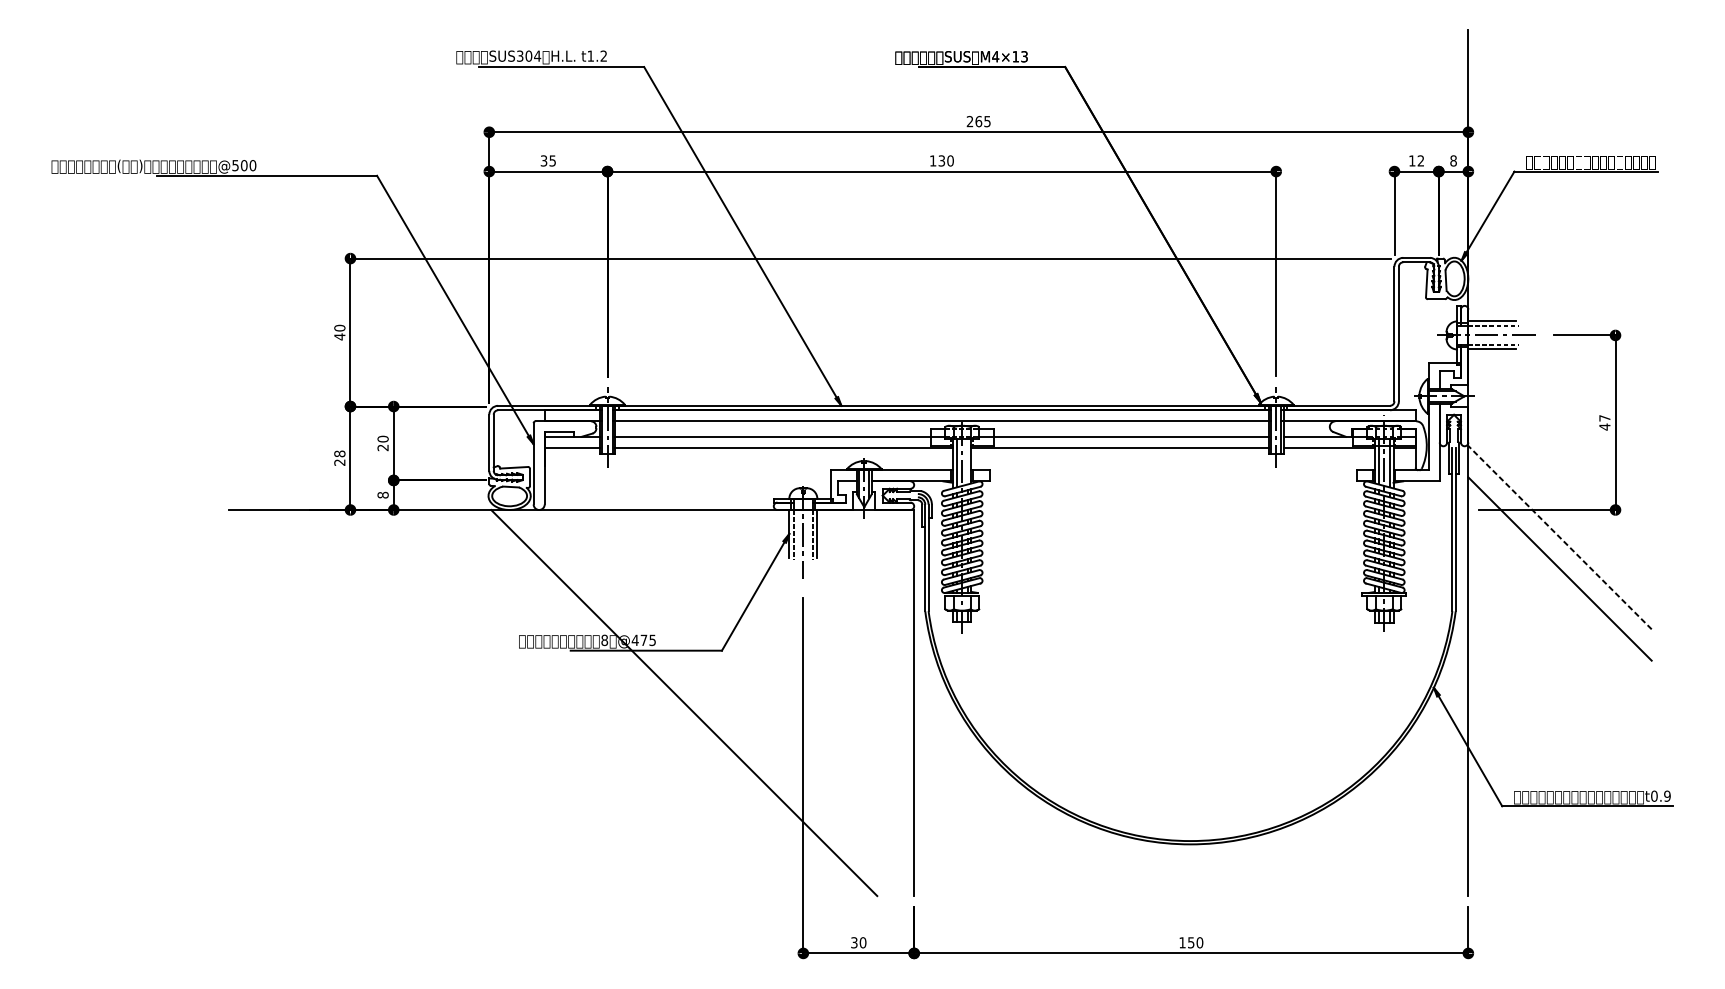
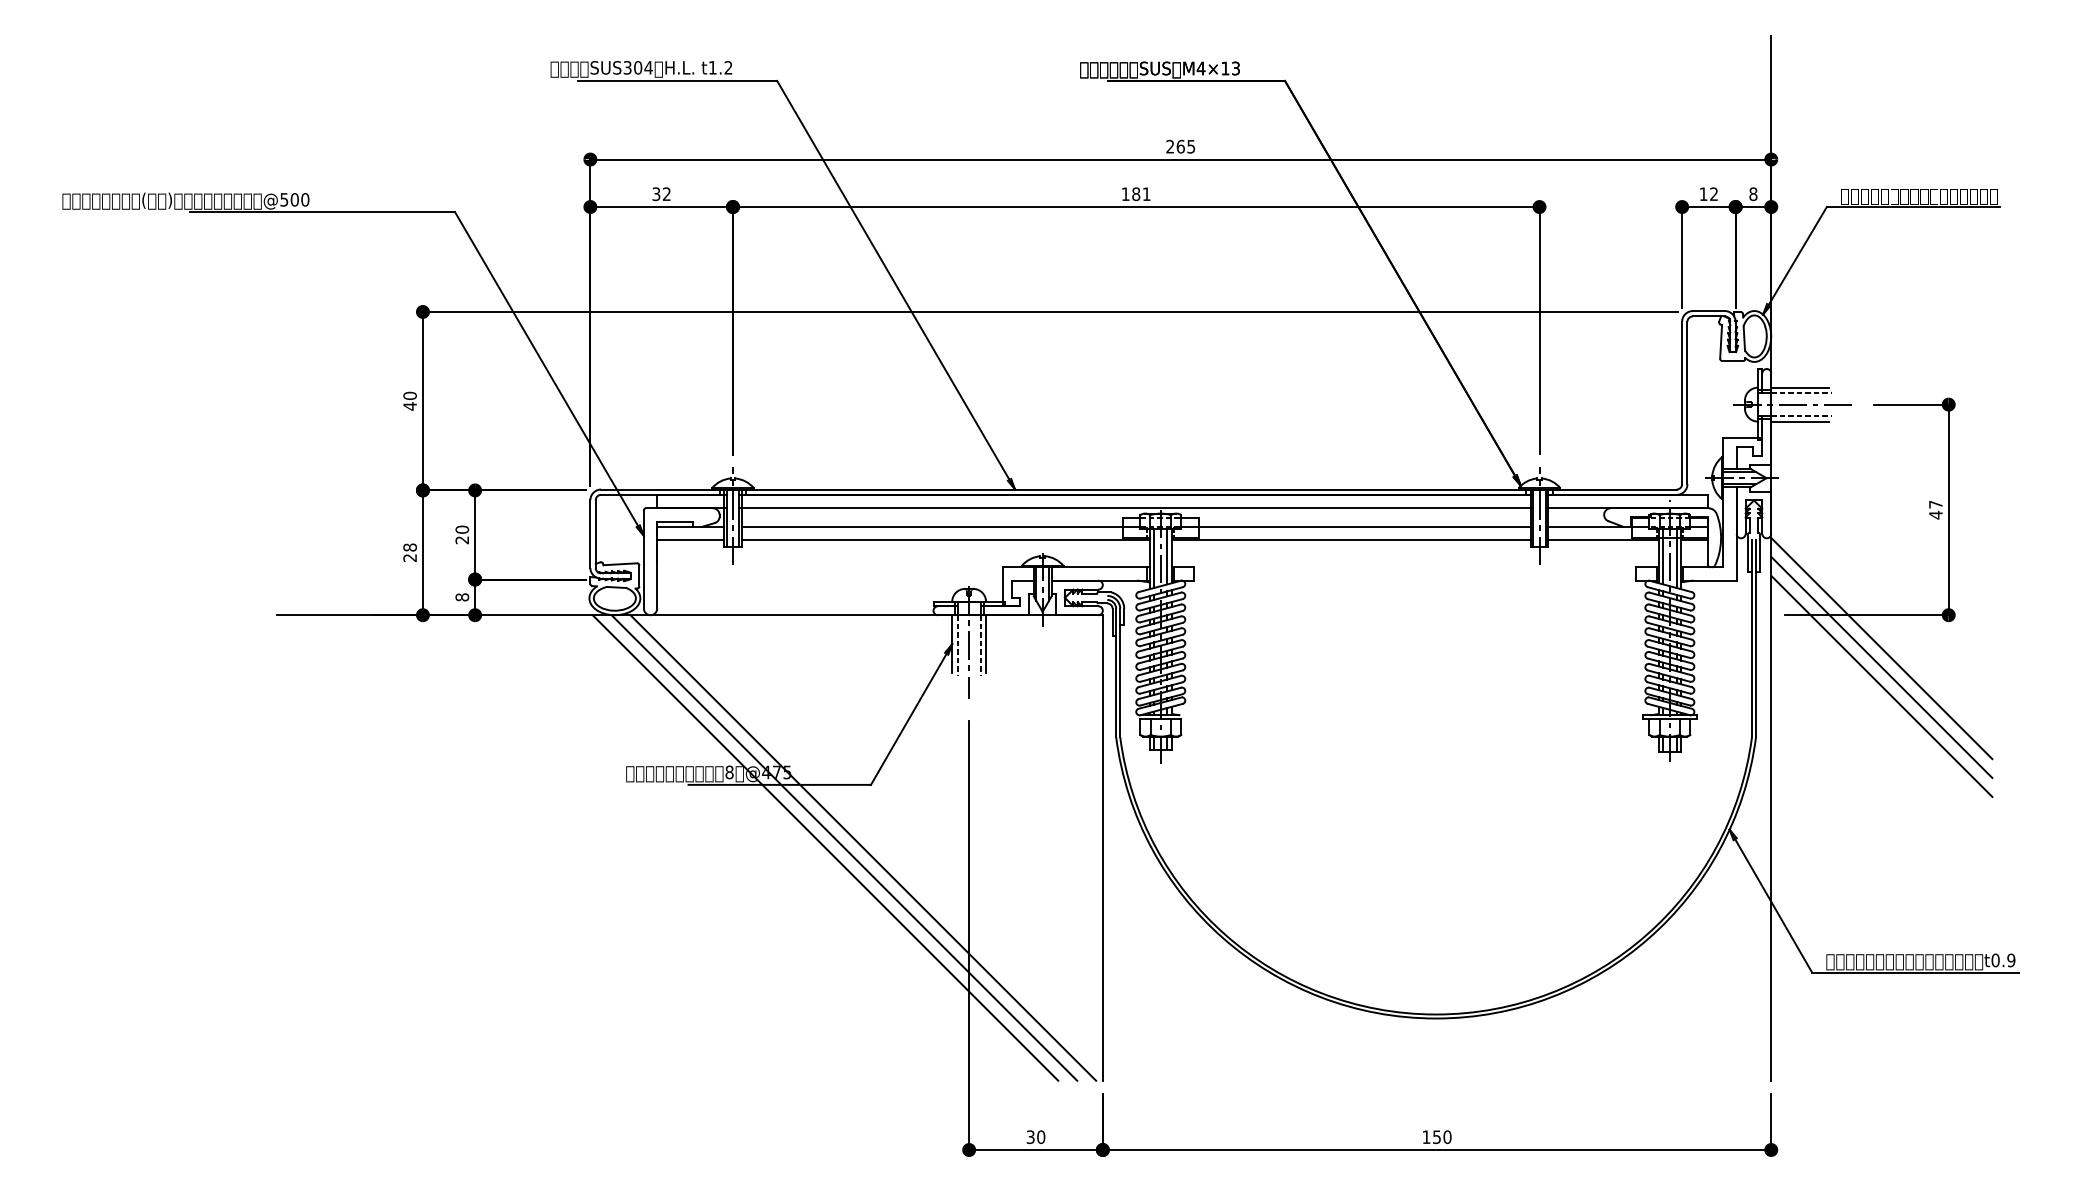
text: (552, 161) -> (666, 194), 35 -> 32
text: (946, 161) -> (1141, 194), 130 -> 181
line: (967, 461) -> (1167, 556), added
line: (1559, 537) -> (1881, 648), dashed -> solid
line: (1559, 553) -> (1881, 667), added
line: (699, 702) -> (844, 847), added
line: (715, 702) -> (863, 847), added

